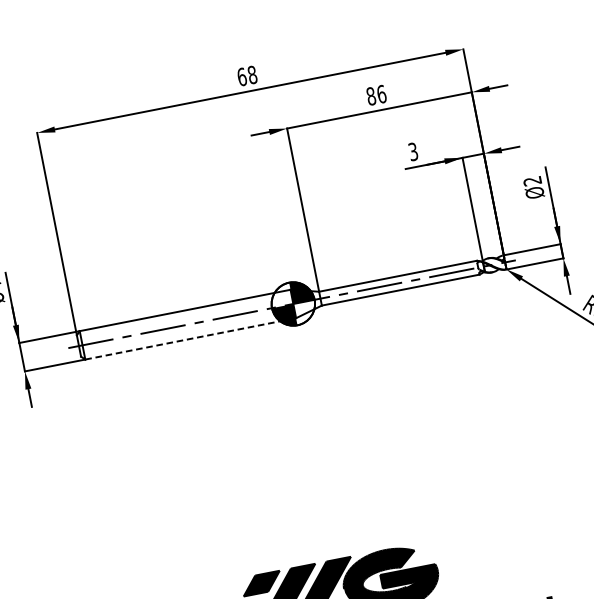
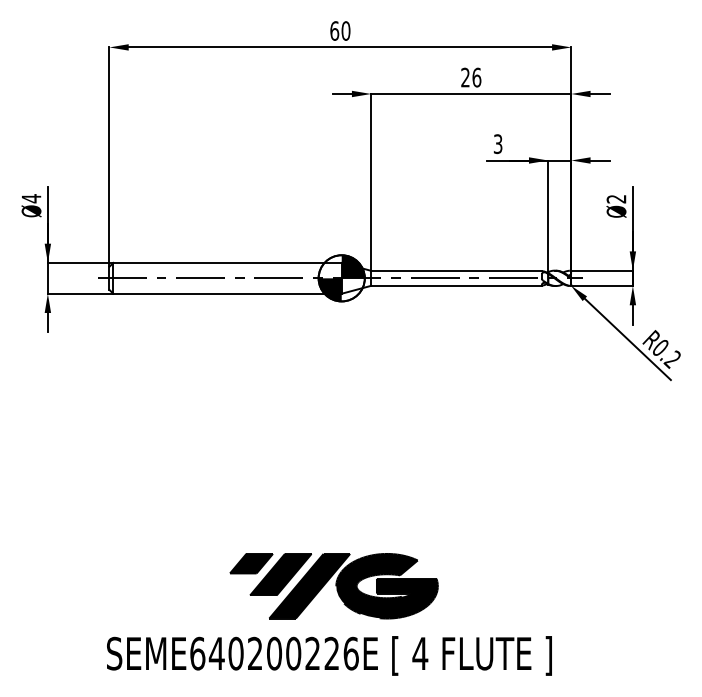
text: (251, 74) -> (345, 30), 68 -> 60
text: (371, 96) -> (465, 77), 86 -> 26
line: (191, 338) -> (228, 293), dashed -> solid

